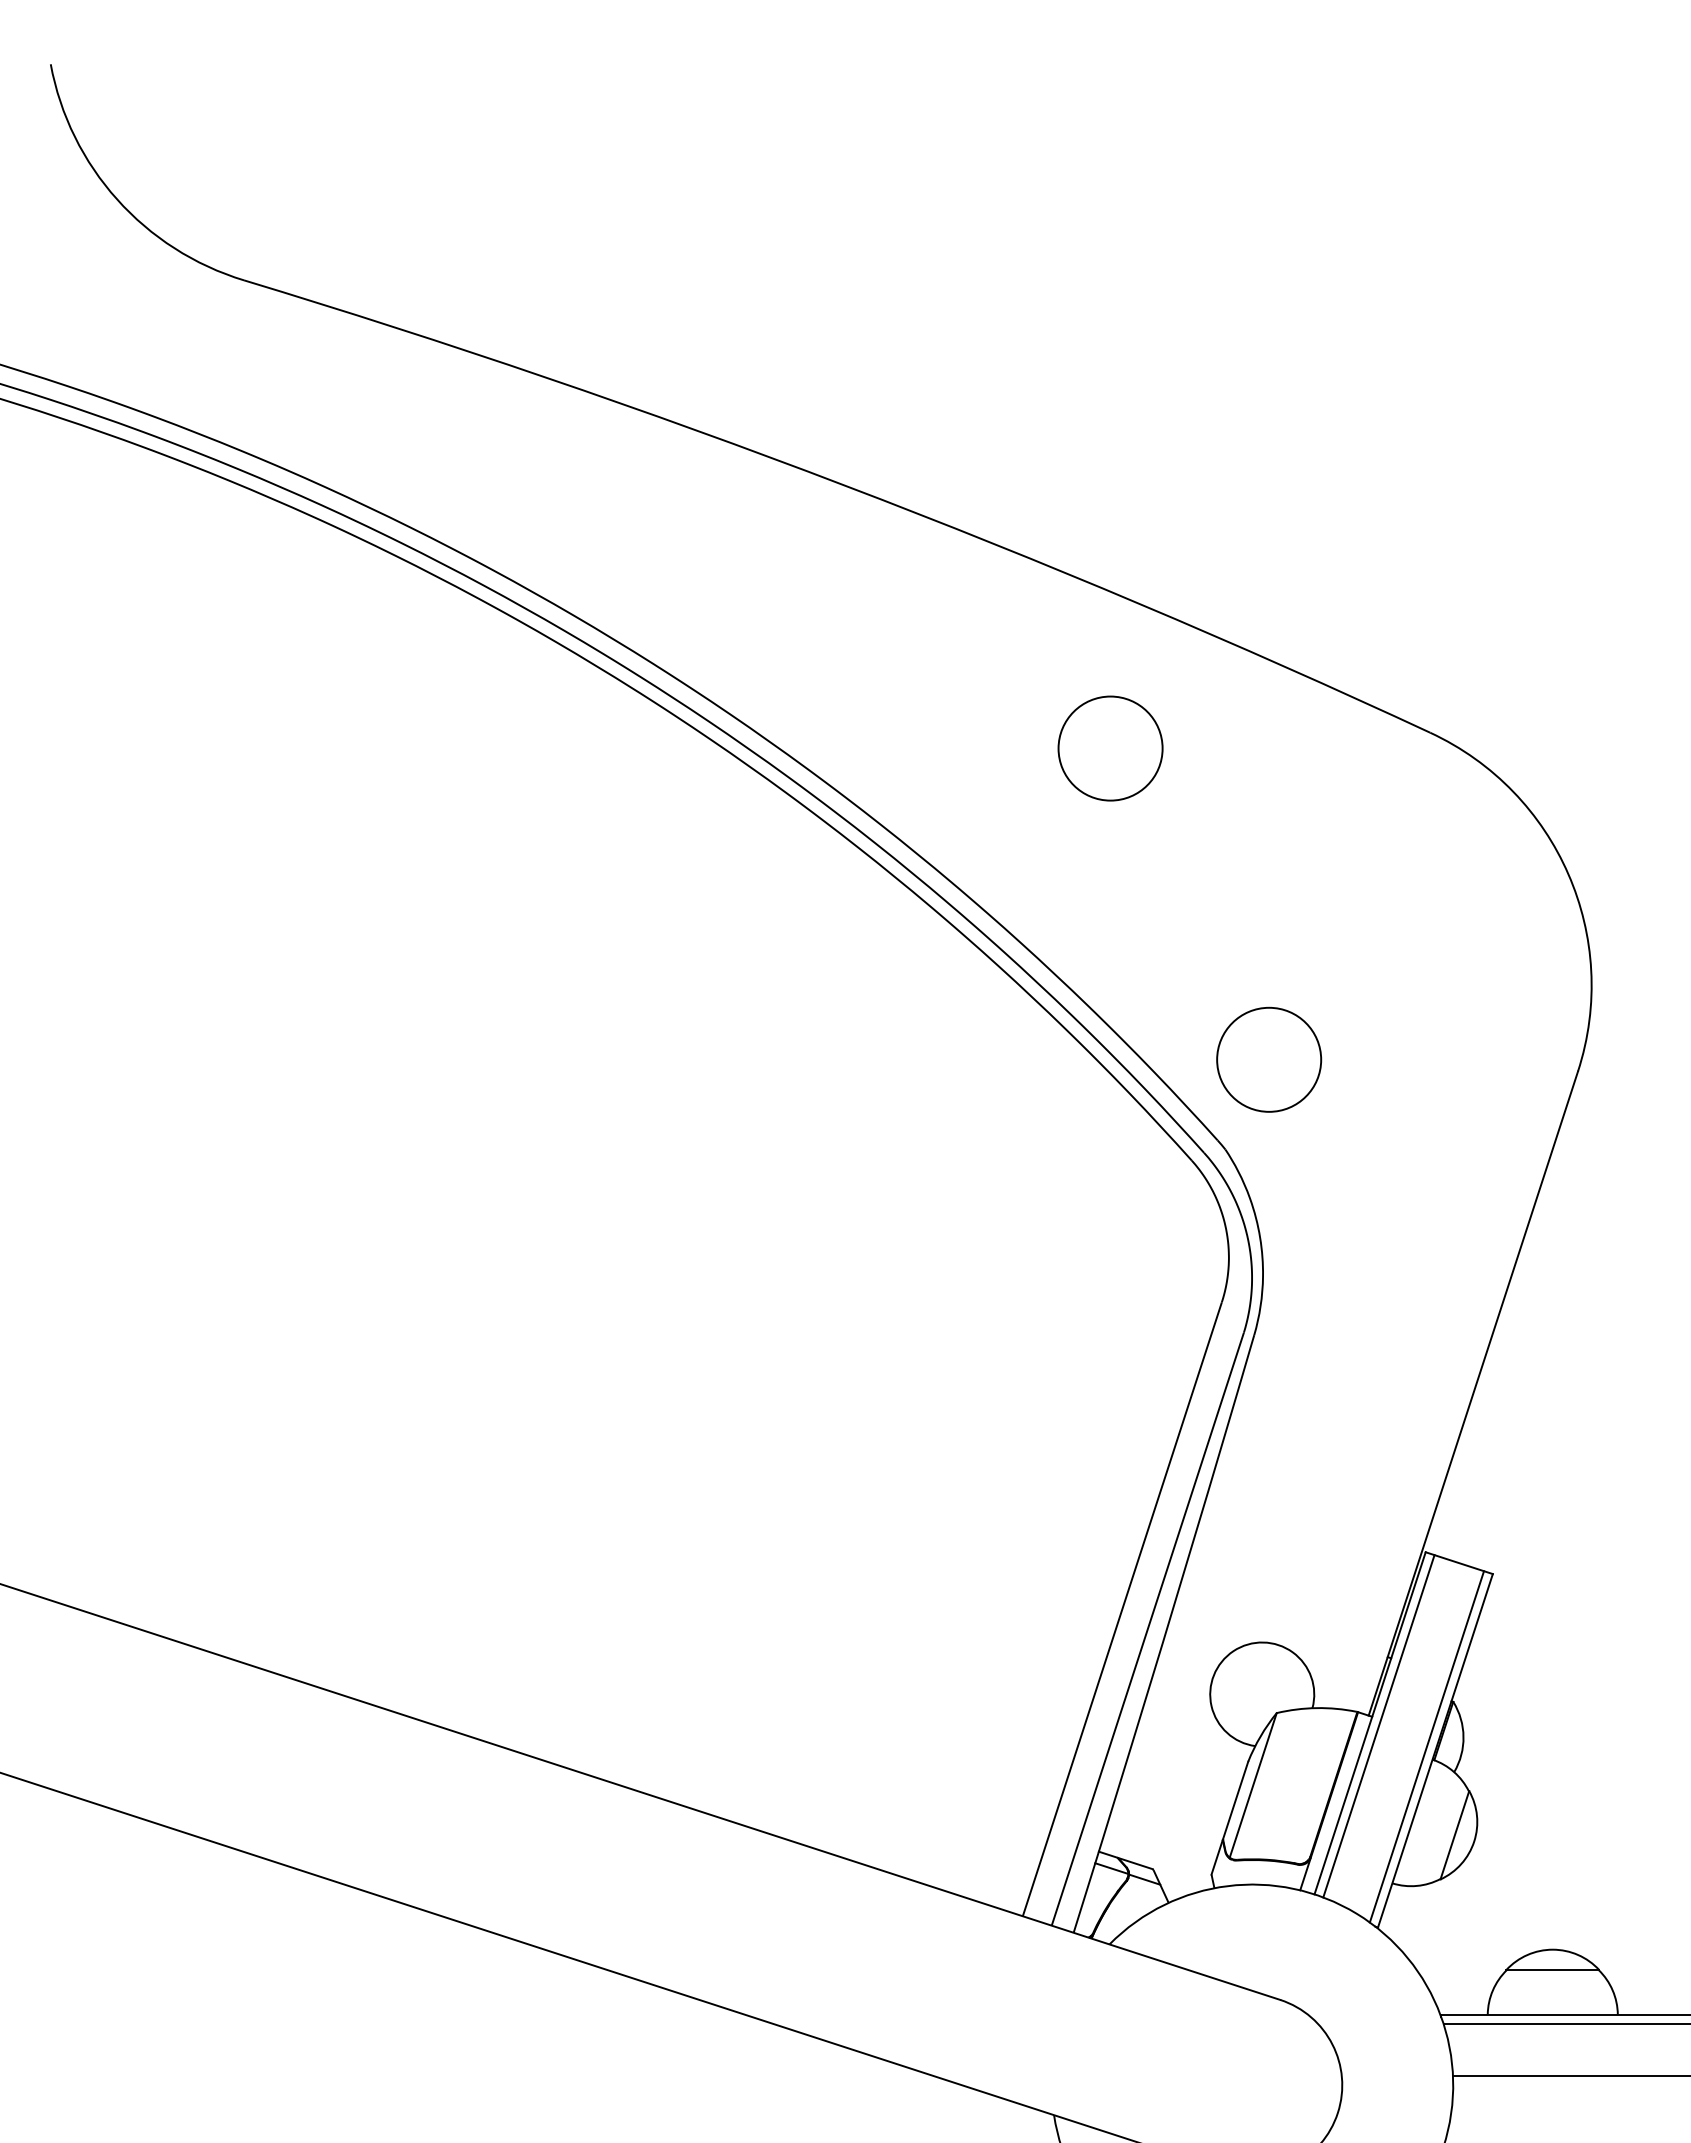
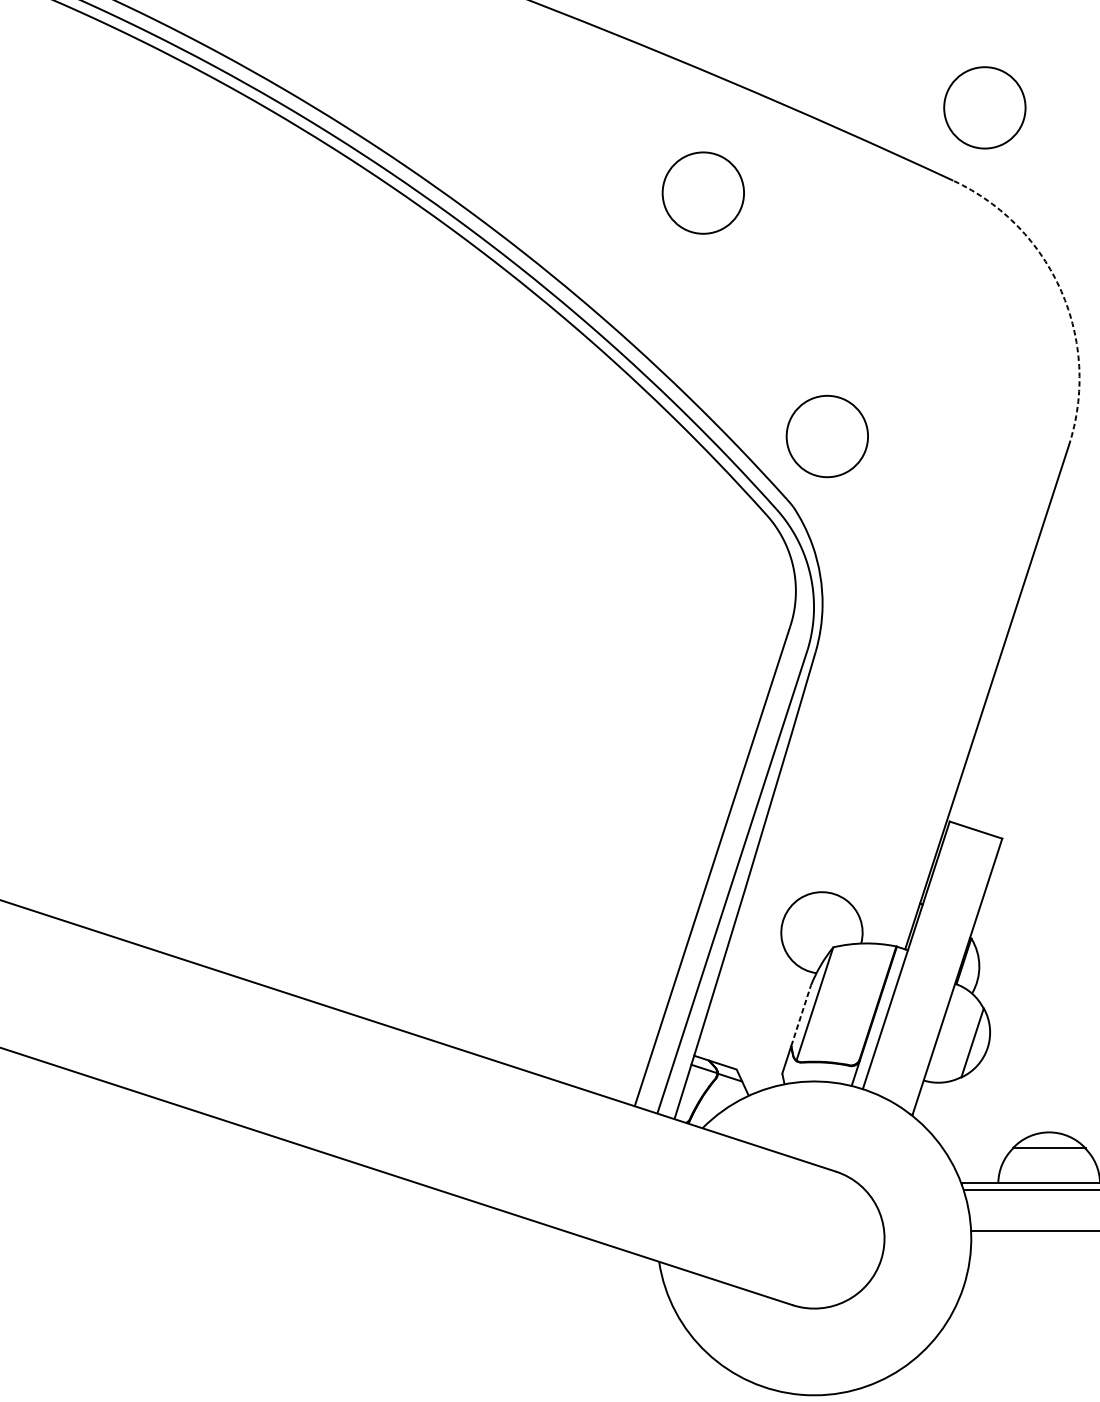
circle: (1470, 639) -> (984, 107), added
arc: (1568, 874) -> (1061, 291), solid -> dashed
line: (1378, 1726) -> (912, 957), removed
line: (1426, 1746) -> (950, 973), removed
line: (1235, 1800) -> (801, 1015), solid -> dashed

